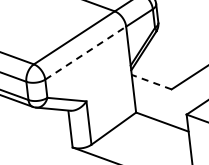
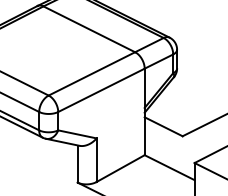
line: (85, 53) -> (101, 90), dashed -> solid
line: (151, 81) -> (163, 126), dashed -> solid

